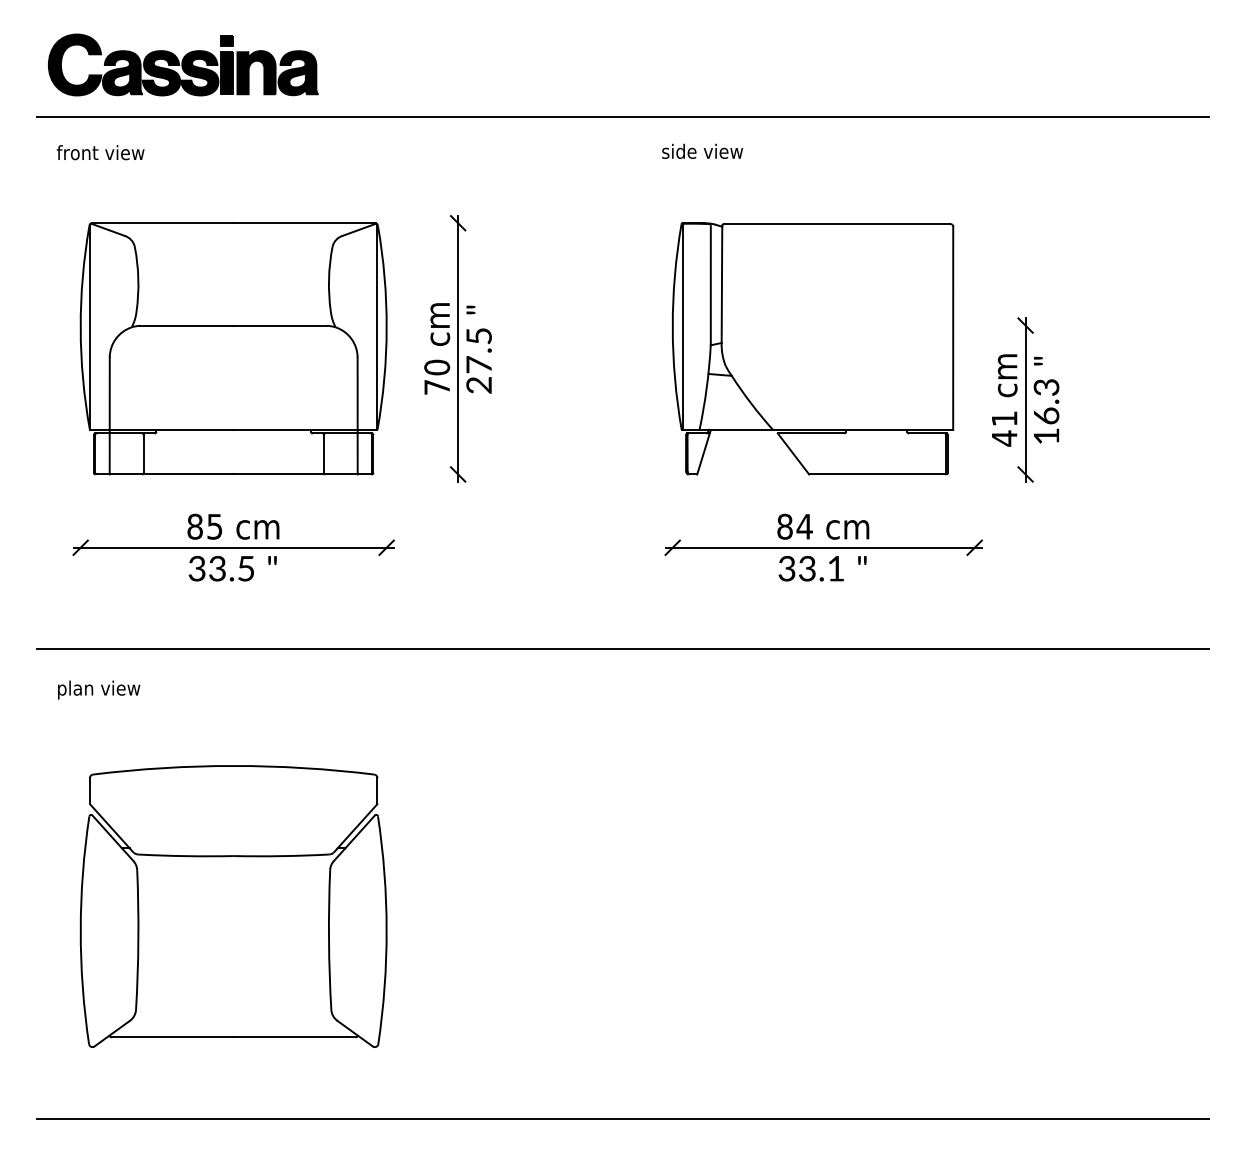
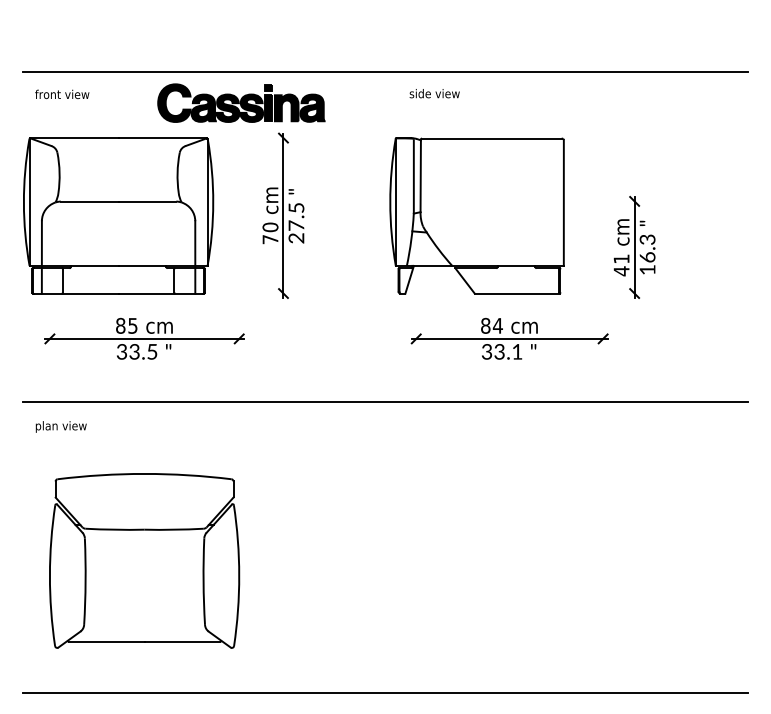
part: (183, 63) -> (241, 102), moved
part: (233, 348) -> (118, 215), moved
part: (812, 348) -> (476, 215), moved

